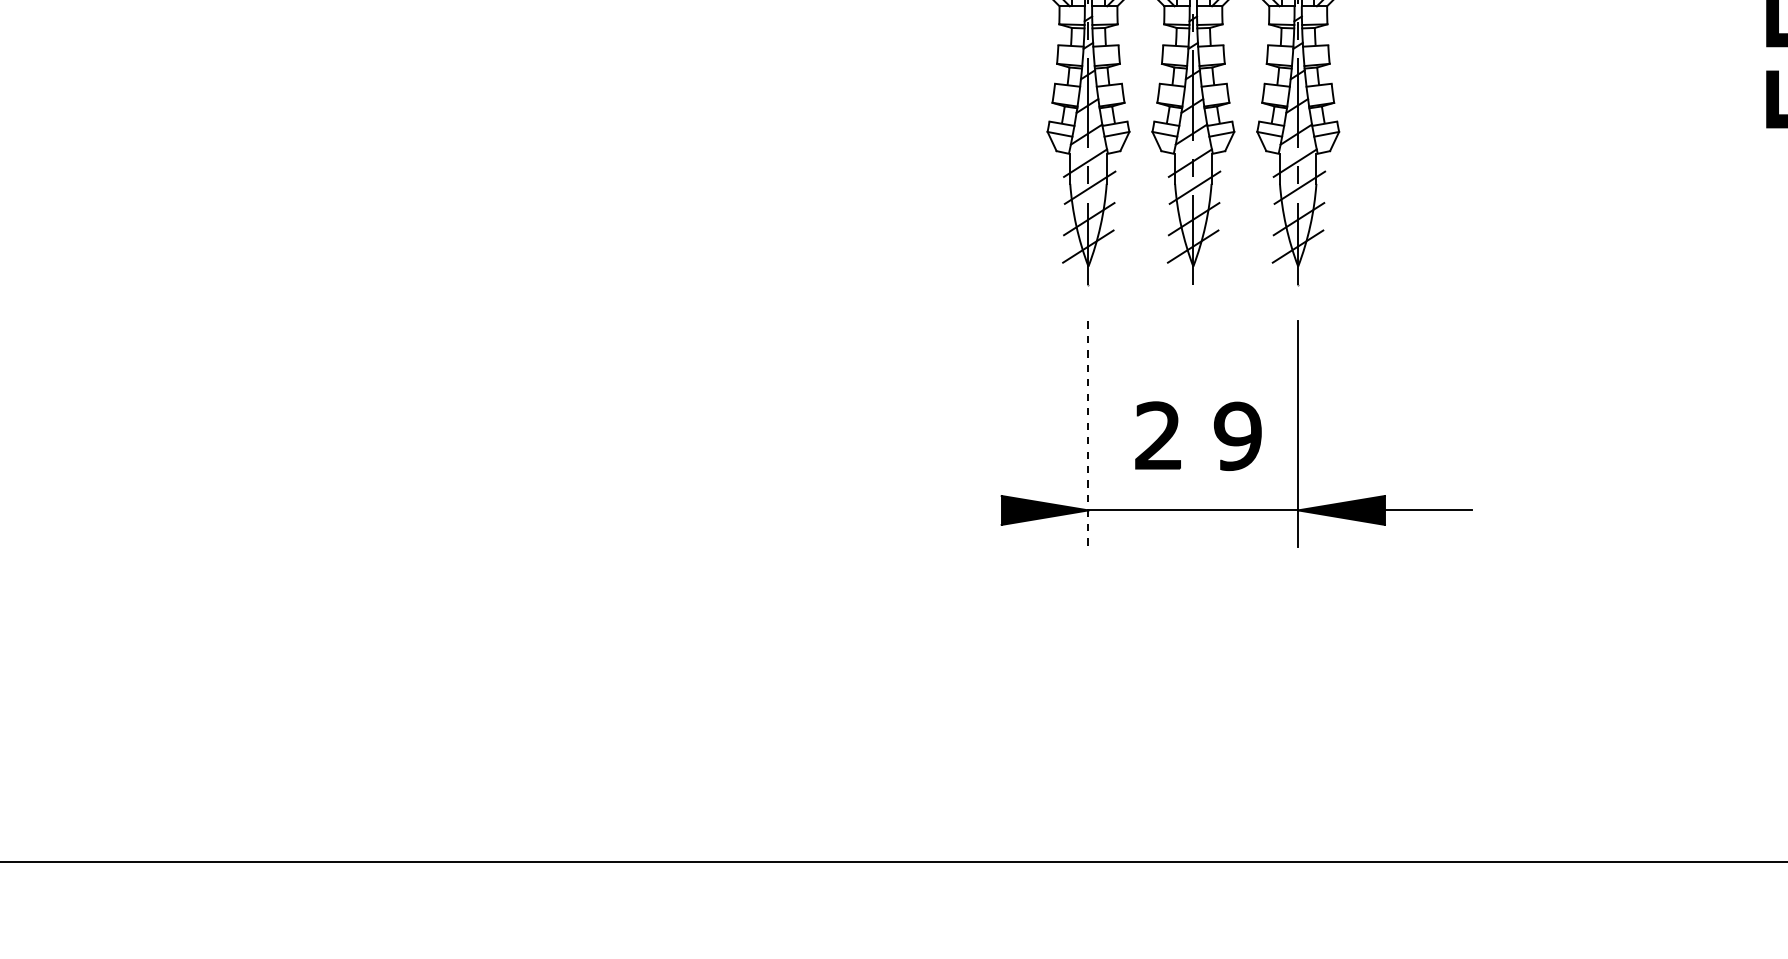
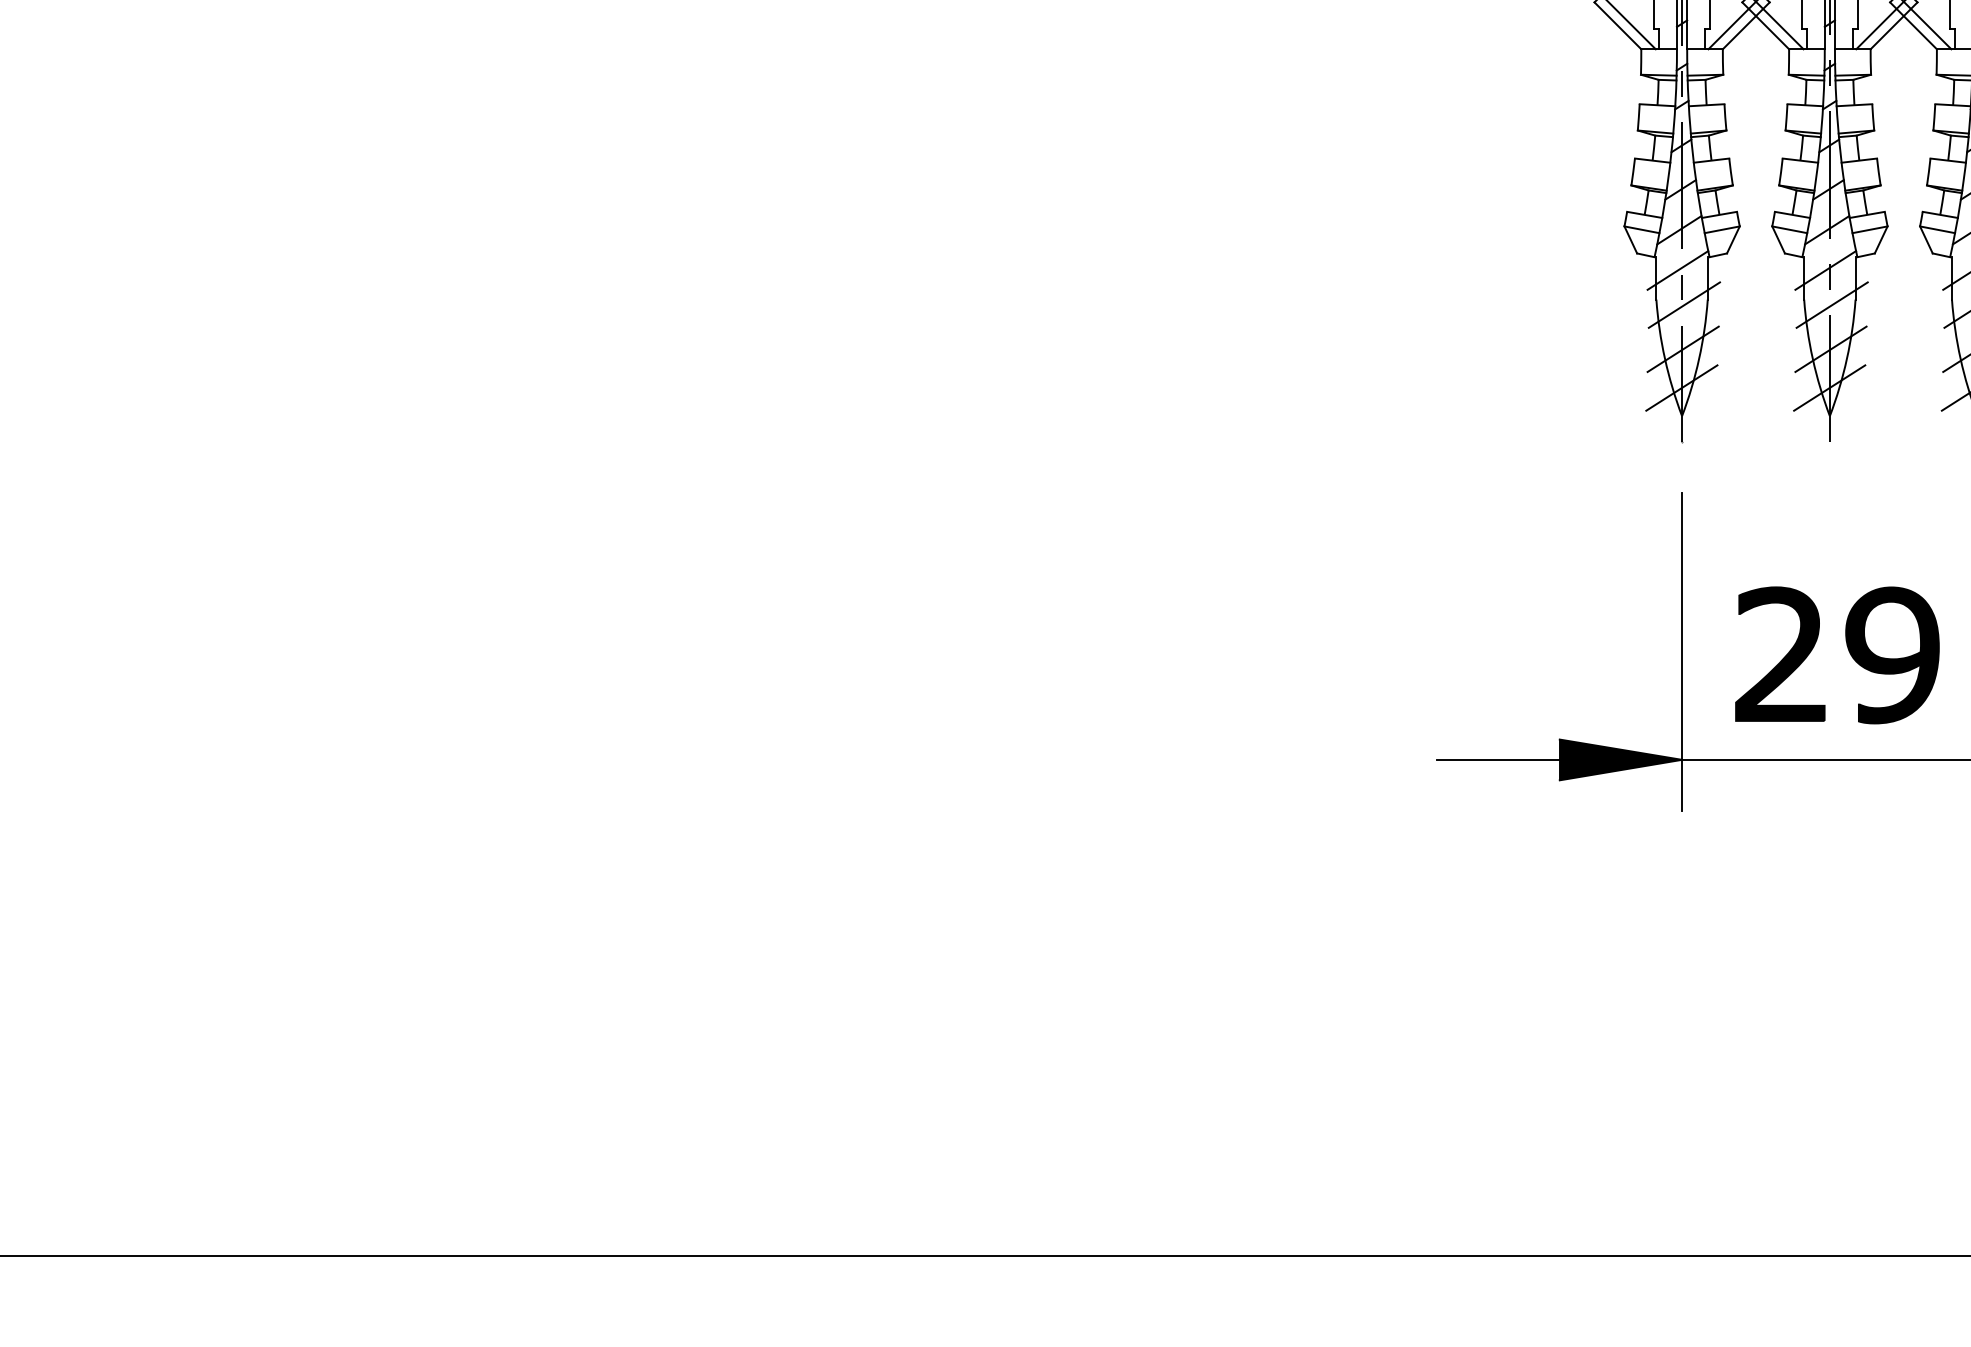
line: (1088, 433) -> (1682, 651), dashed -> solid
part: (1157, 435) -> (1779, 654), size x1.43
part: (1237, 436) -> (1892, 655), size x1.43
line: (957, 510) -> (1497, 760), added

